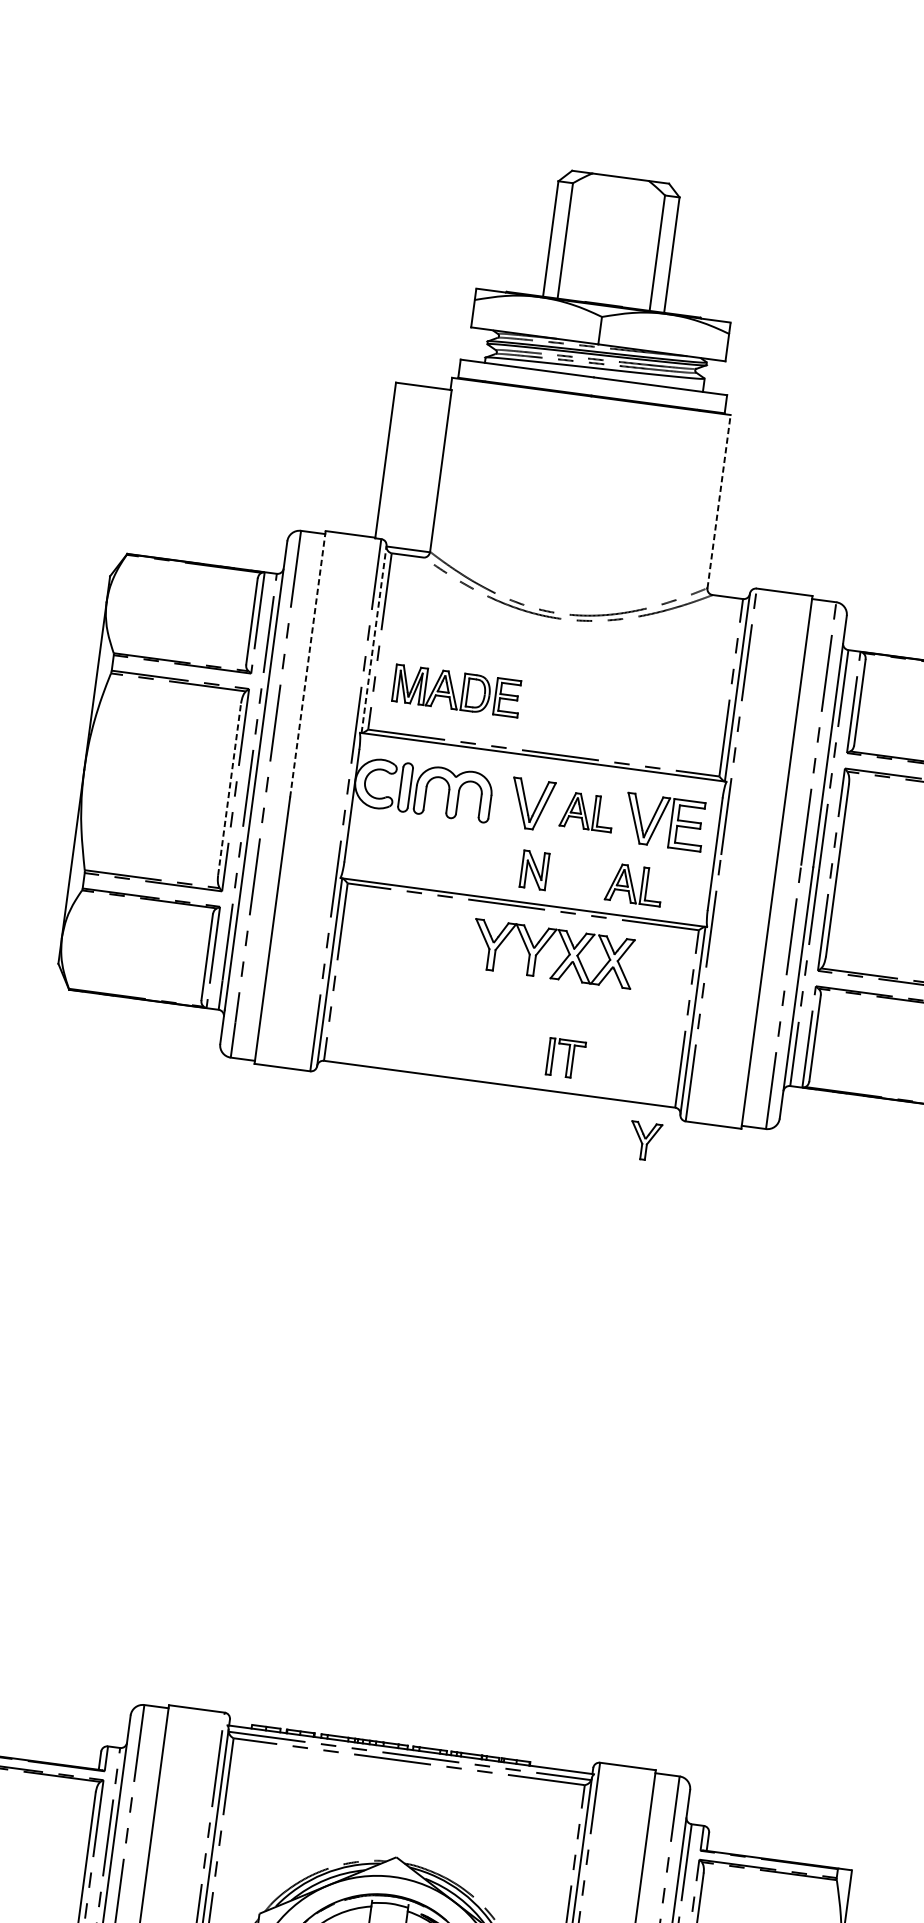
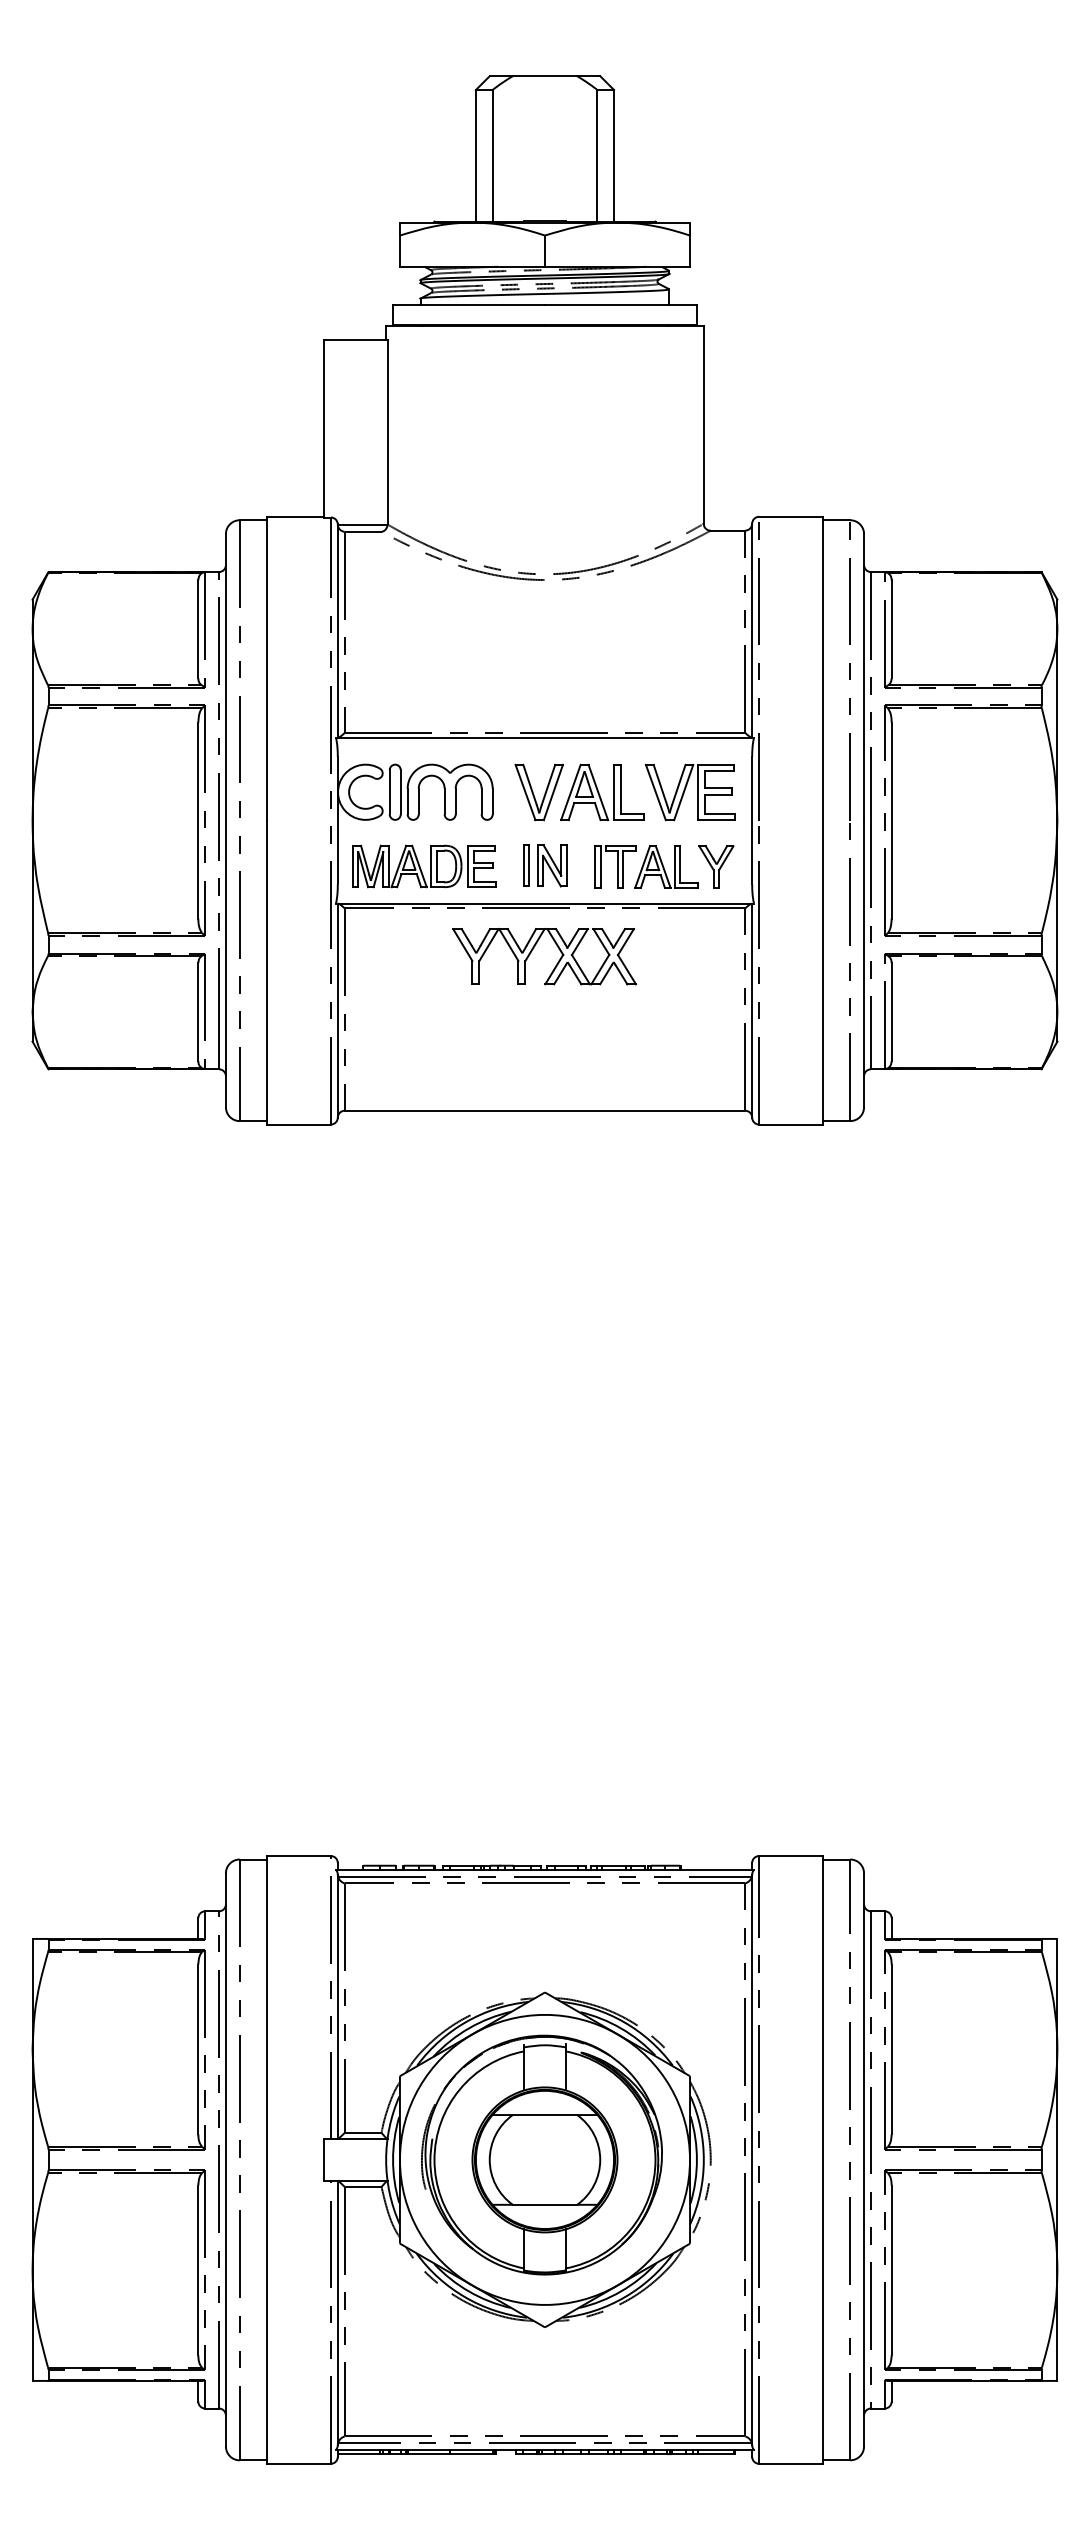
line: (718, 502) -> (703, 425), dashed -> solid
line: (373, 639) -> (337, 631), dashed -> solid
line: (308, 664) -> (267, 668), dashed -> solid
part: (457, 691) -> (424, 866), moved
line: (229, 789) -> (198, 820), dashed -> solid
part: (587, 811) -> (602, 792), size x1.43
part: (512, 867) -> (526, 865), added
part: (543, 947) -> (532, 951), moved
part: (566, 1058) -> (615, 866), moved
part: (645, 1140) -> (716, 866), moved

